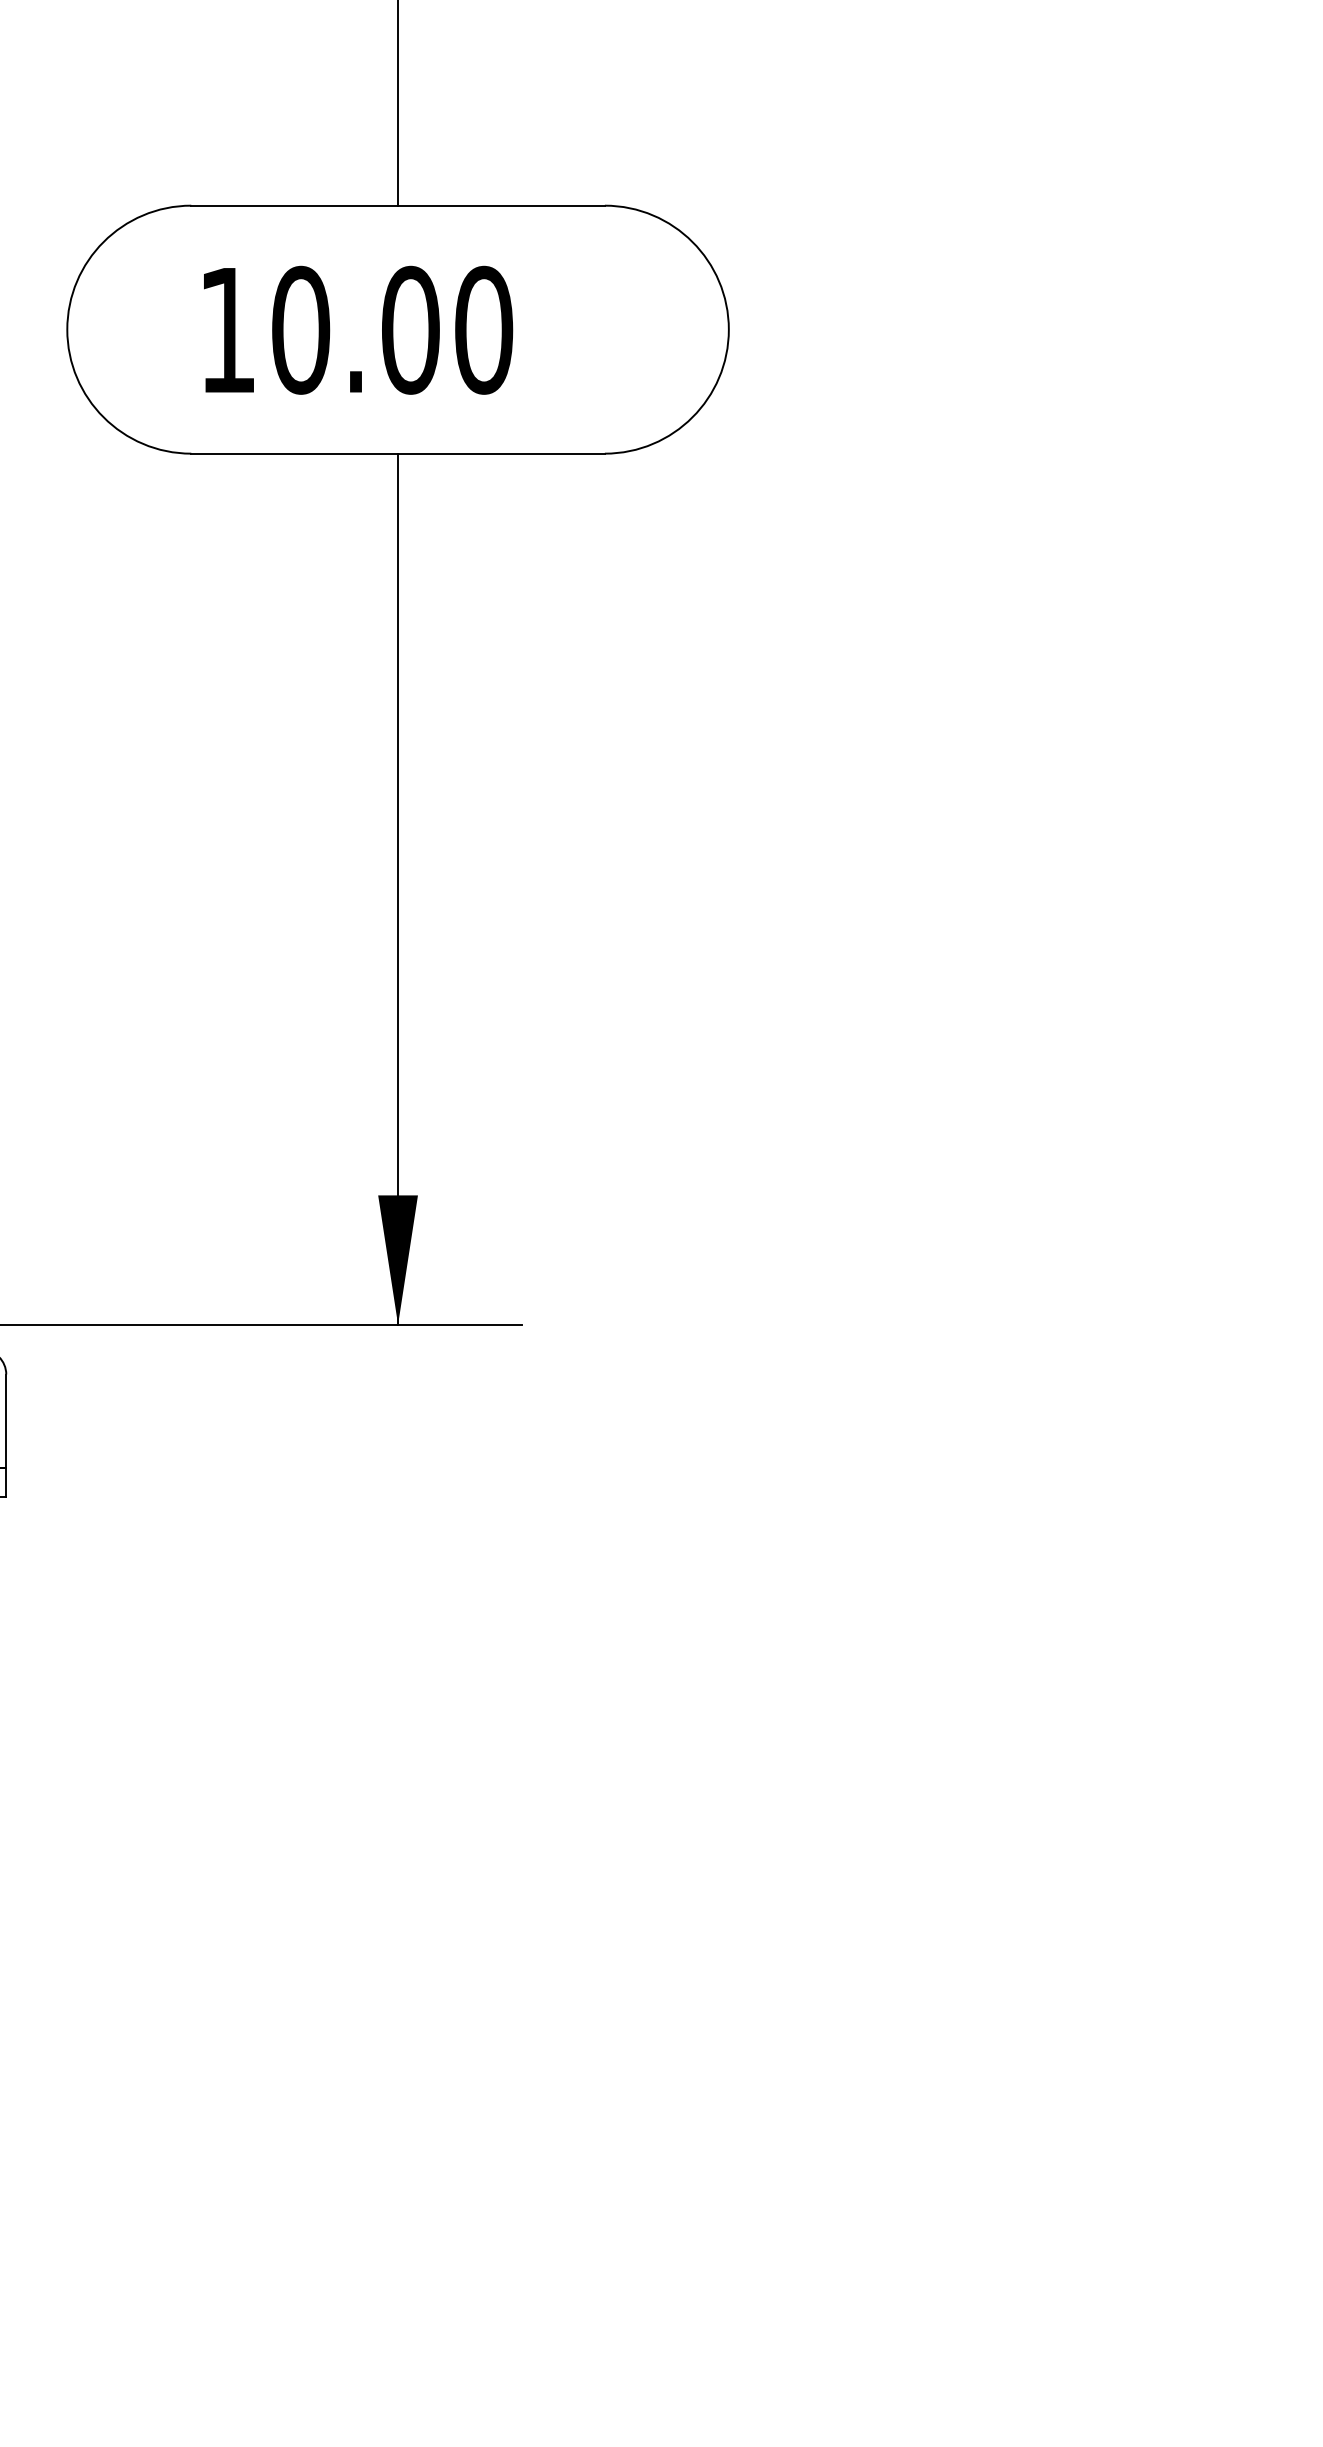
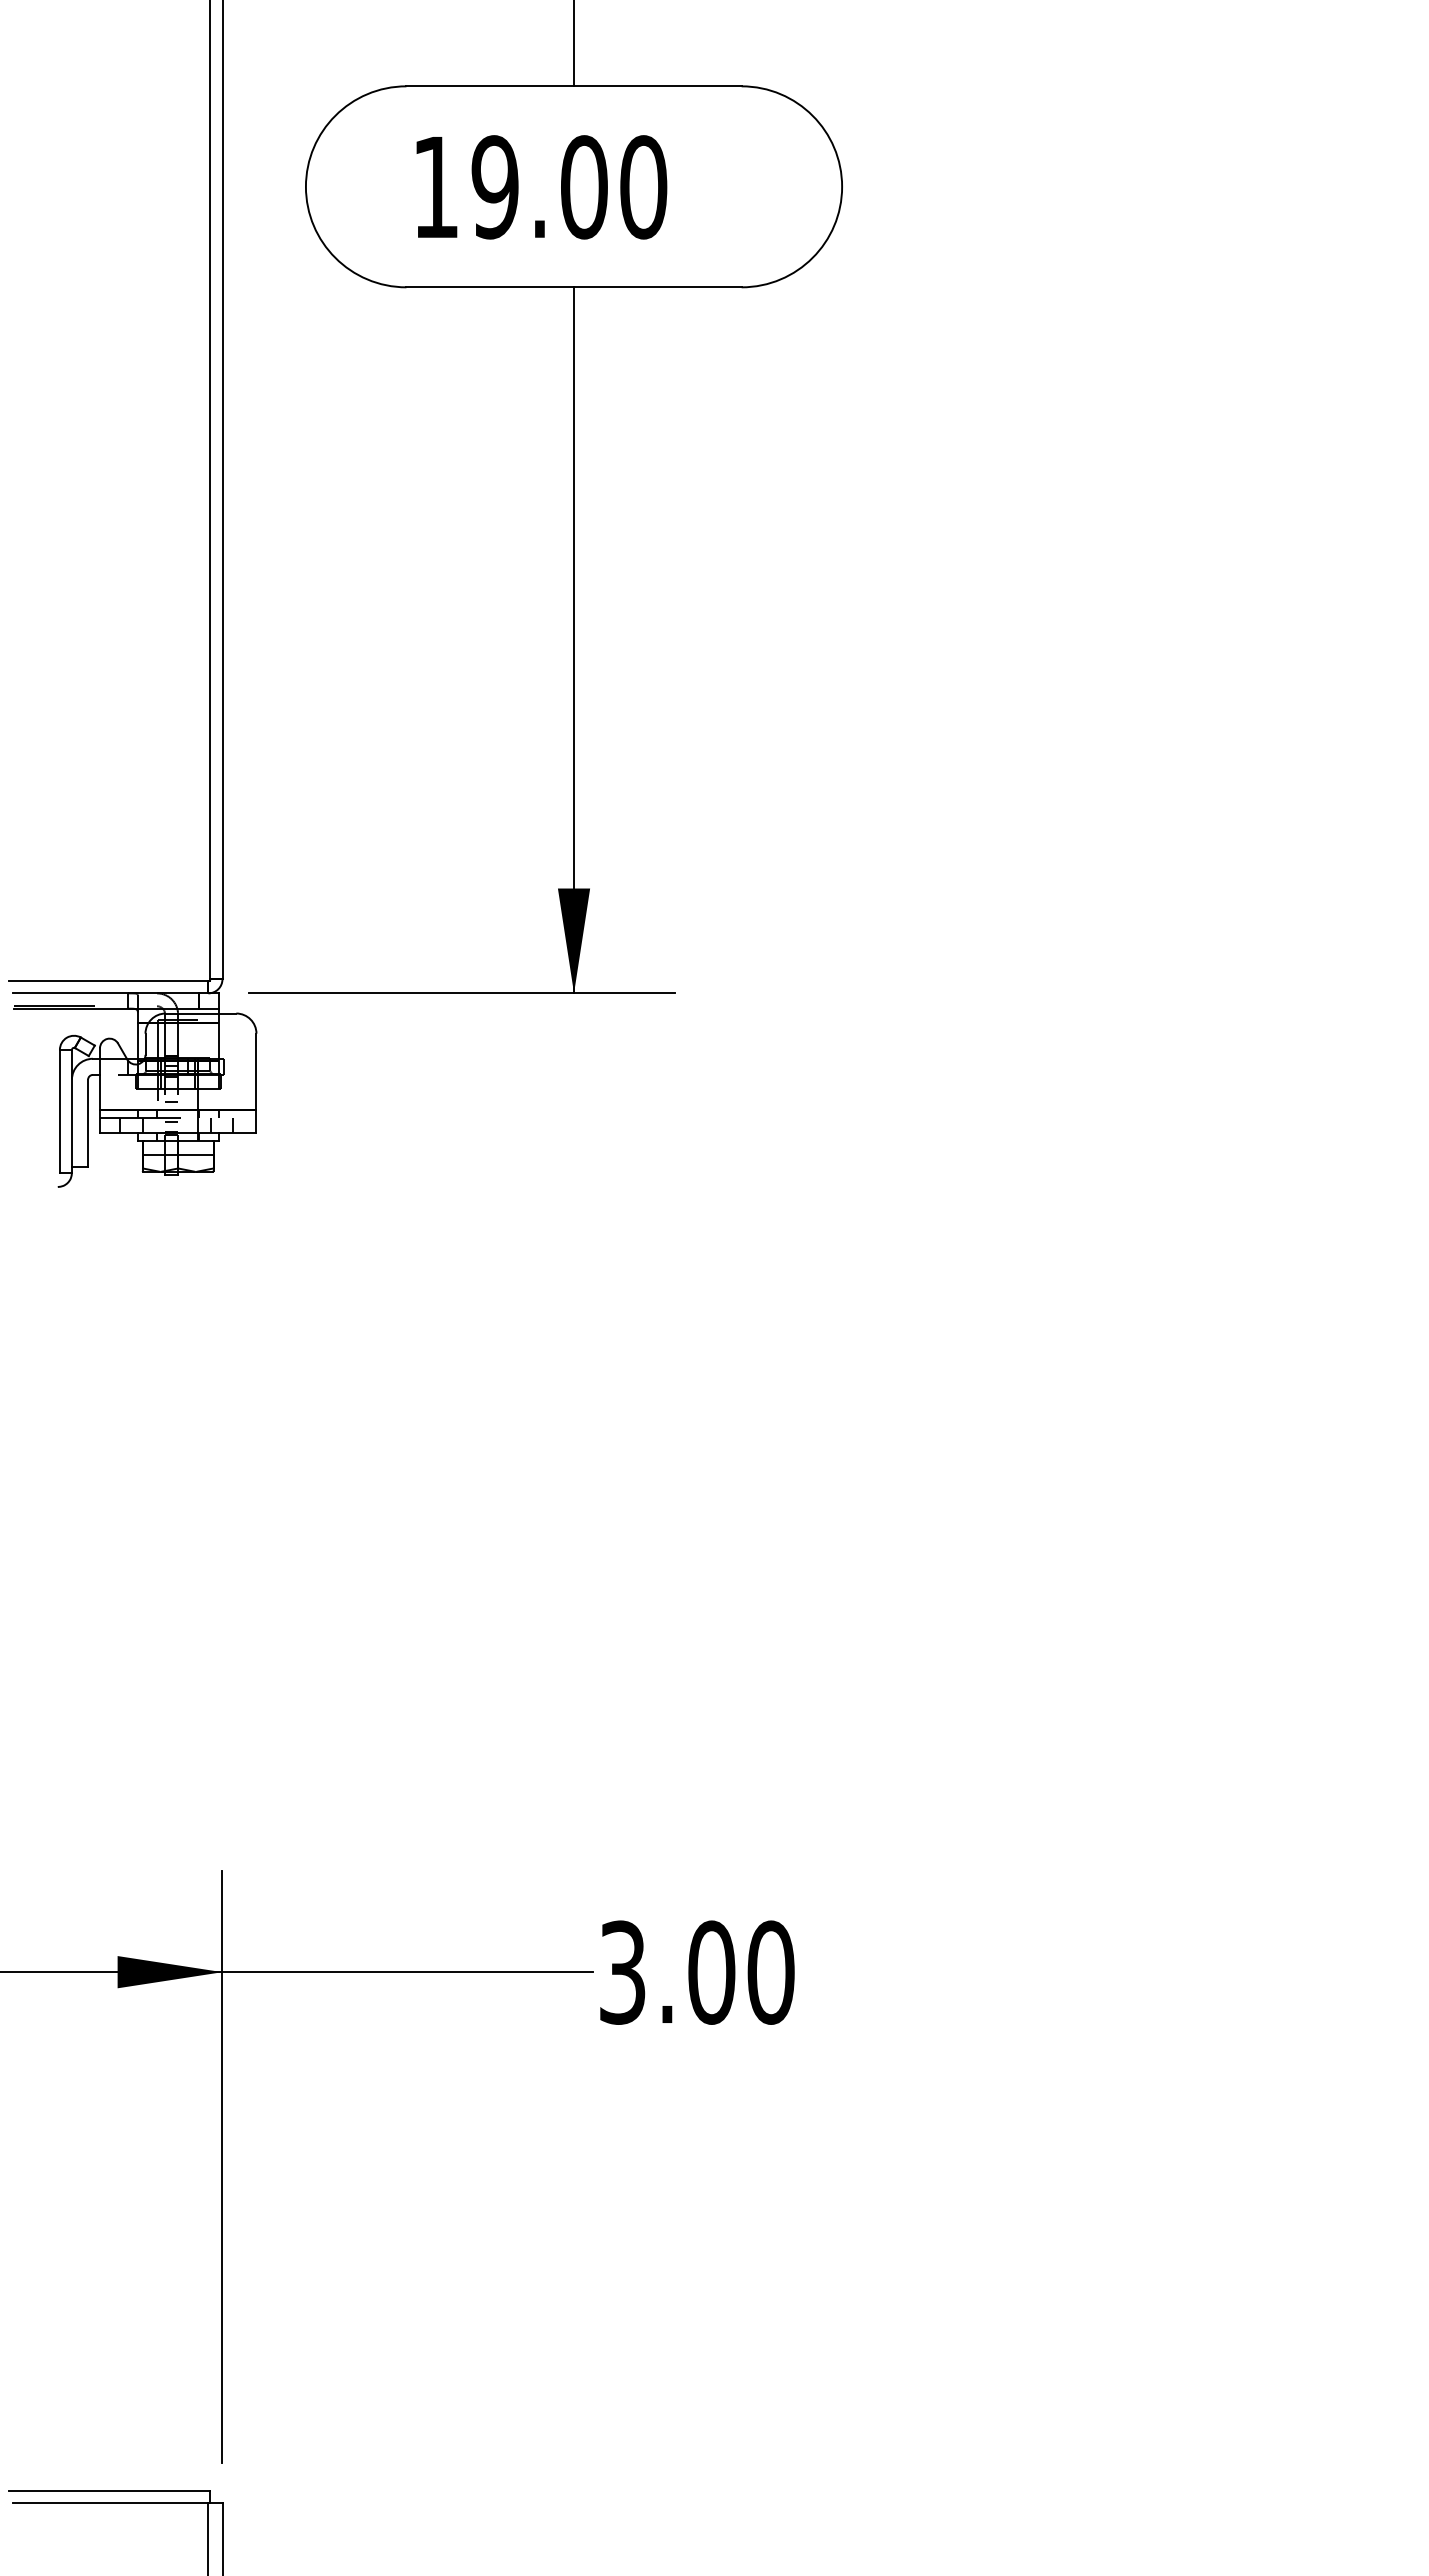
text: (299, 330) -> (494, 187), 10.00 -> 19.00

